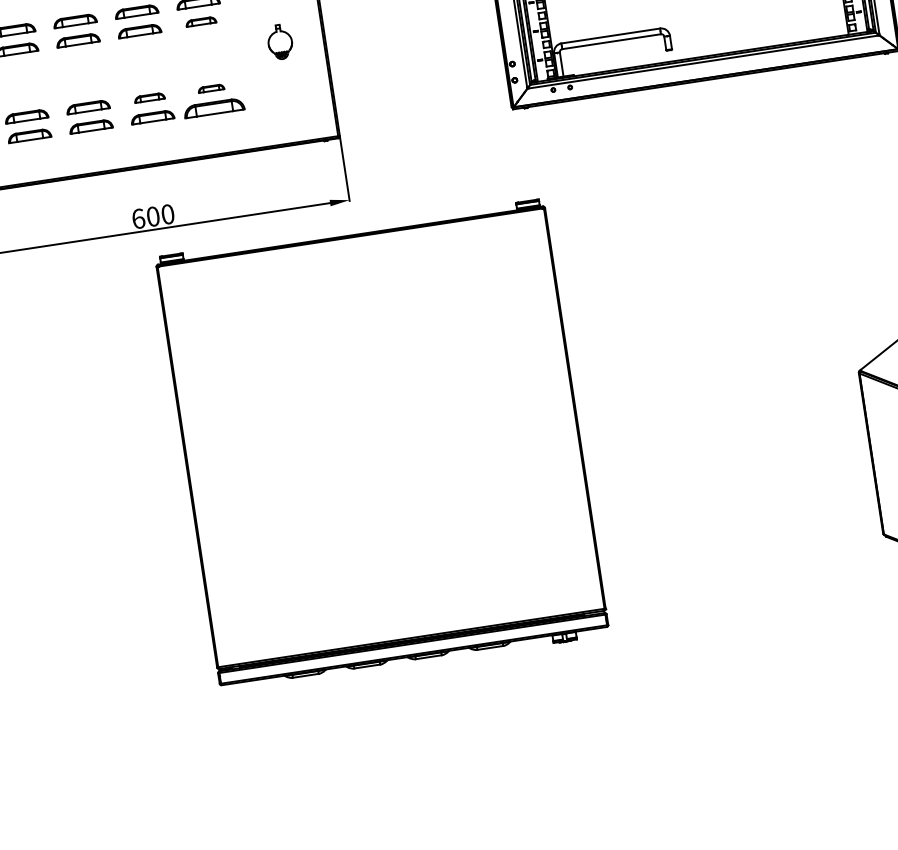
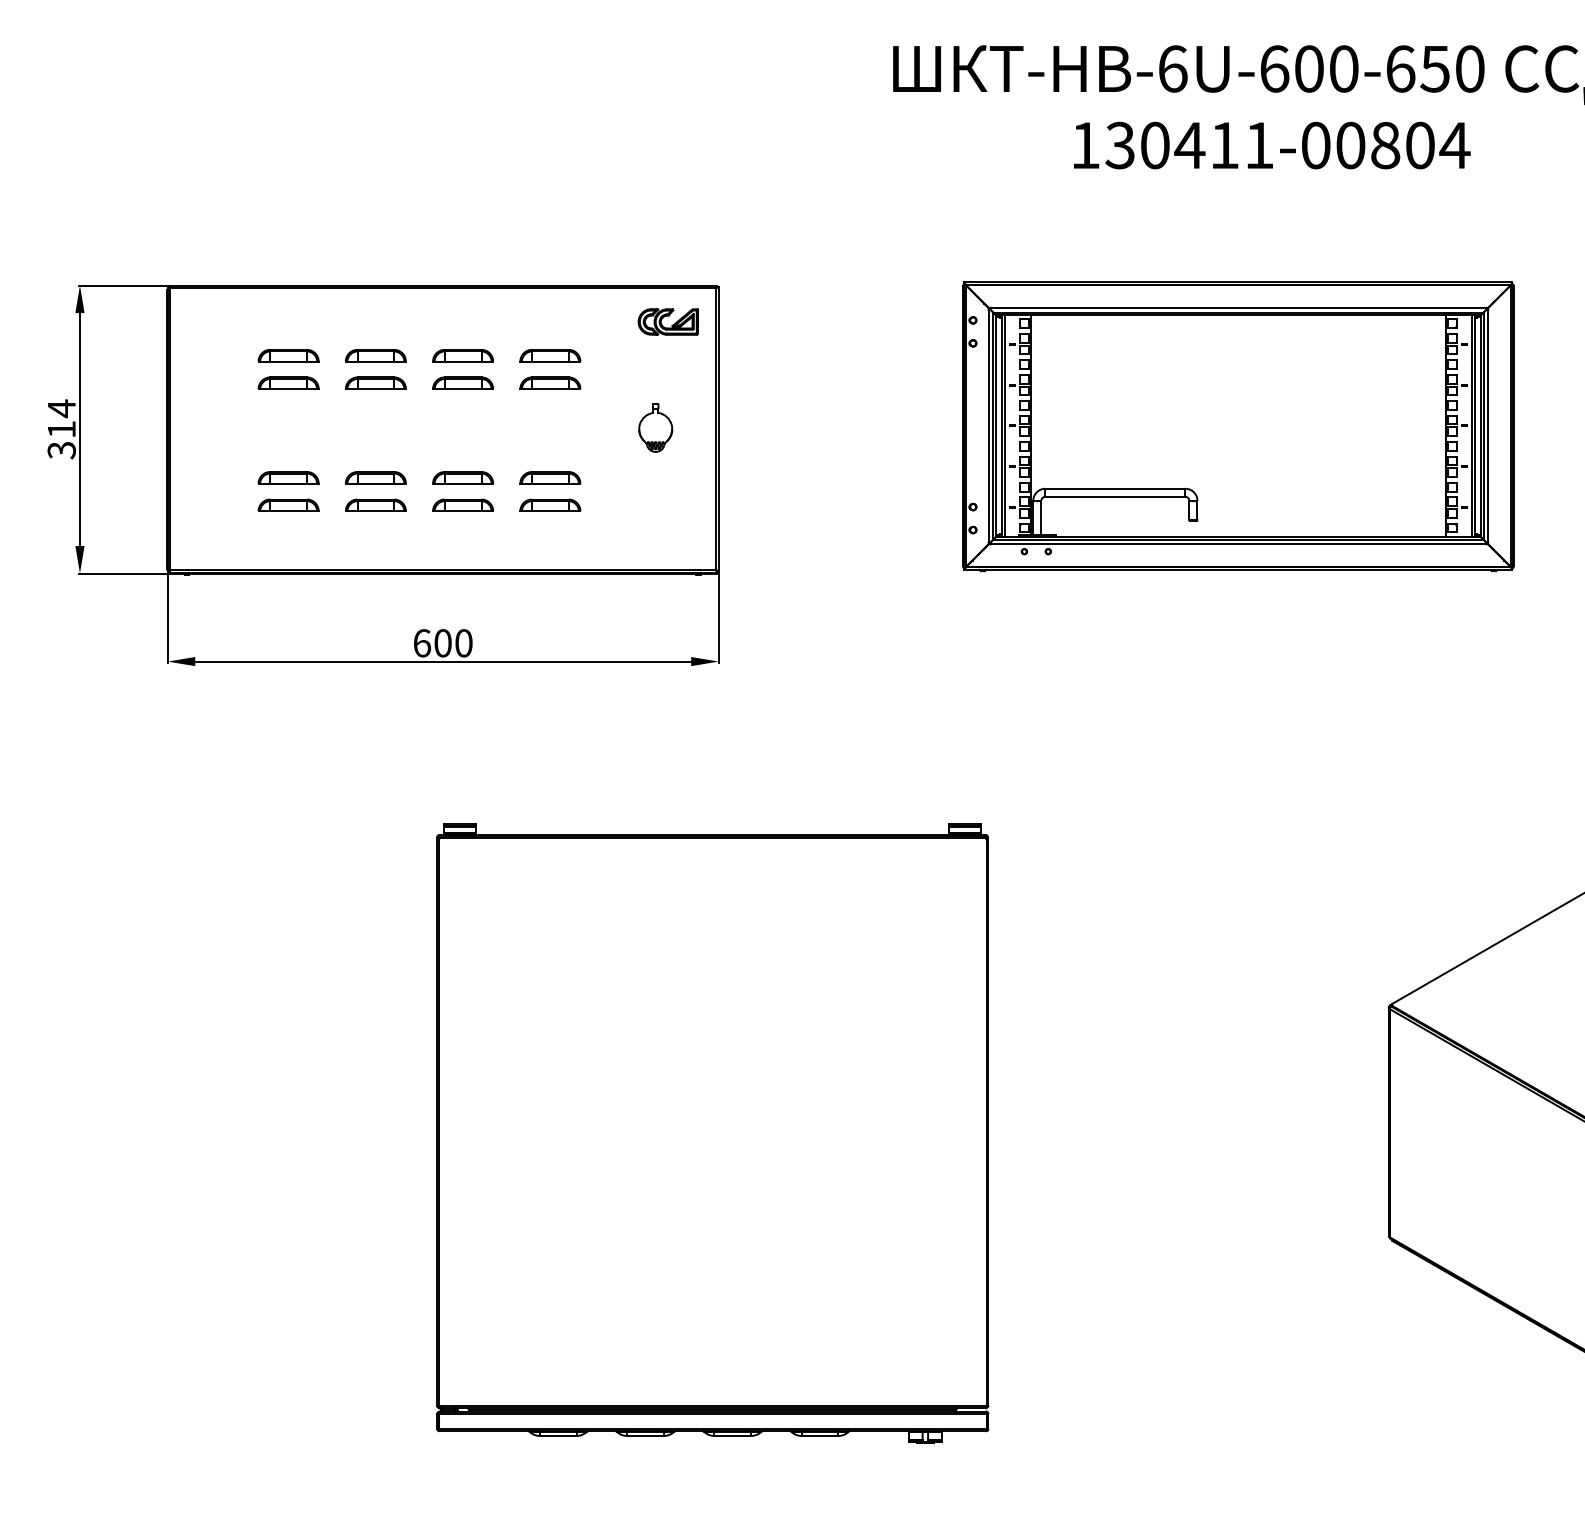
part: (201, 21) -> (550, 382), size x1.43
part: (211, 88) -> (550, 477), size x1.67
part: (149, 97) -> (462, 477), size x1.43
part: (214, 107) -> (550, 504), size x0.71
part: (382, 446) -> (712, 1133), moved

